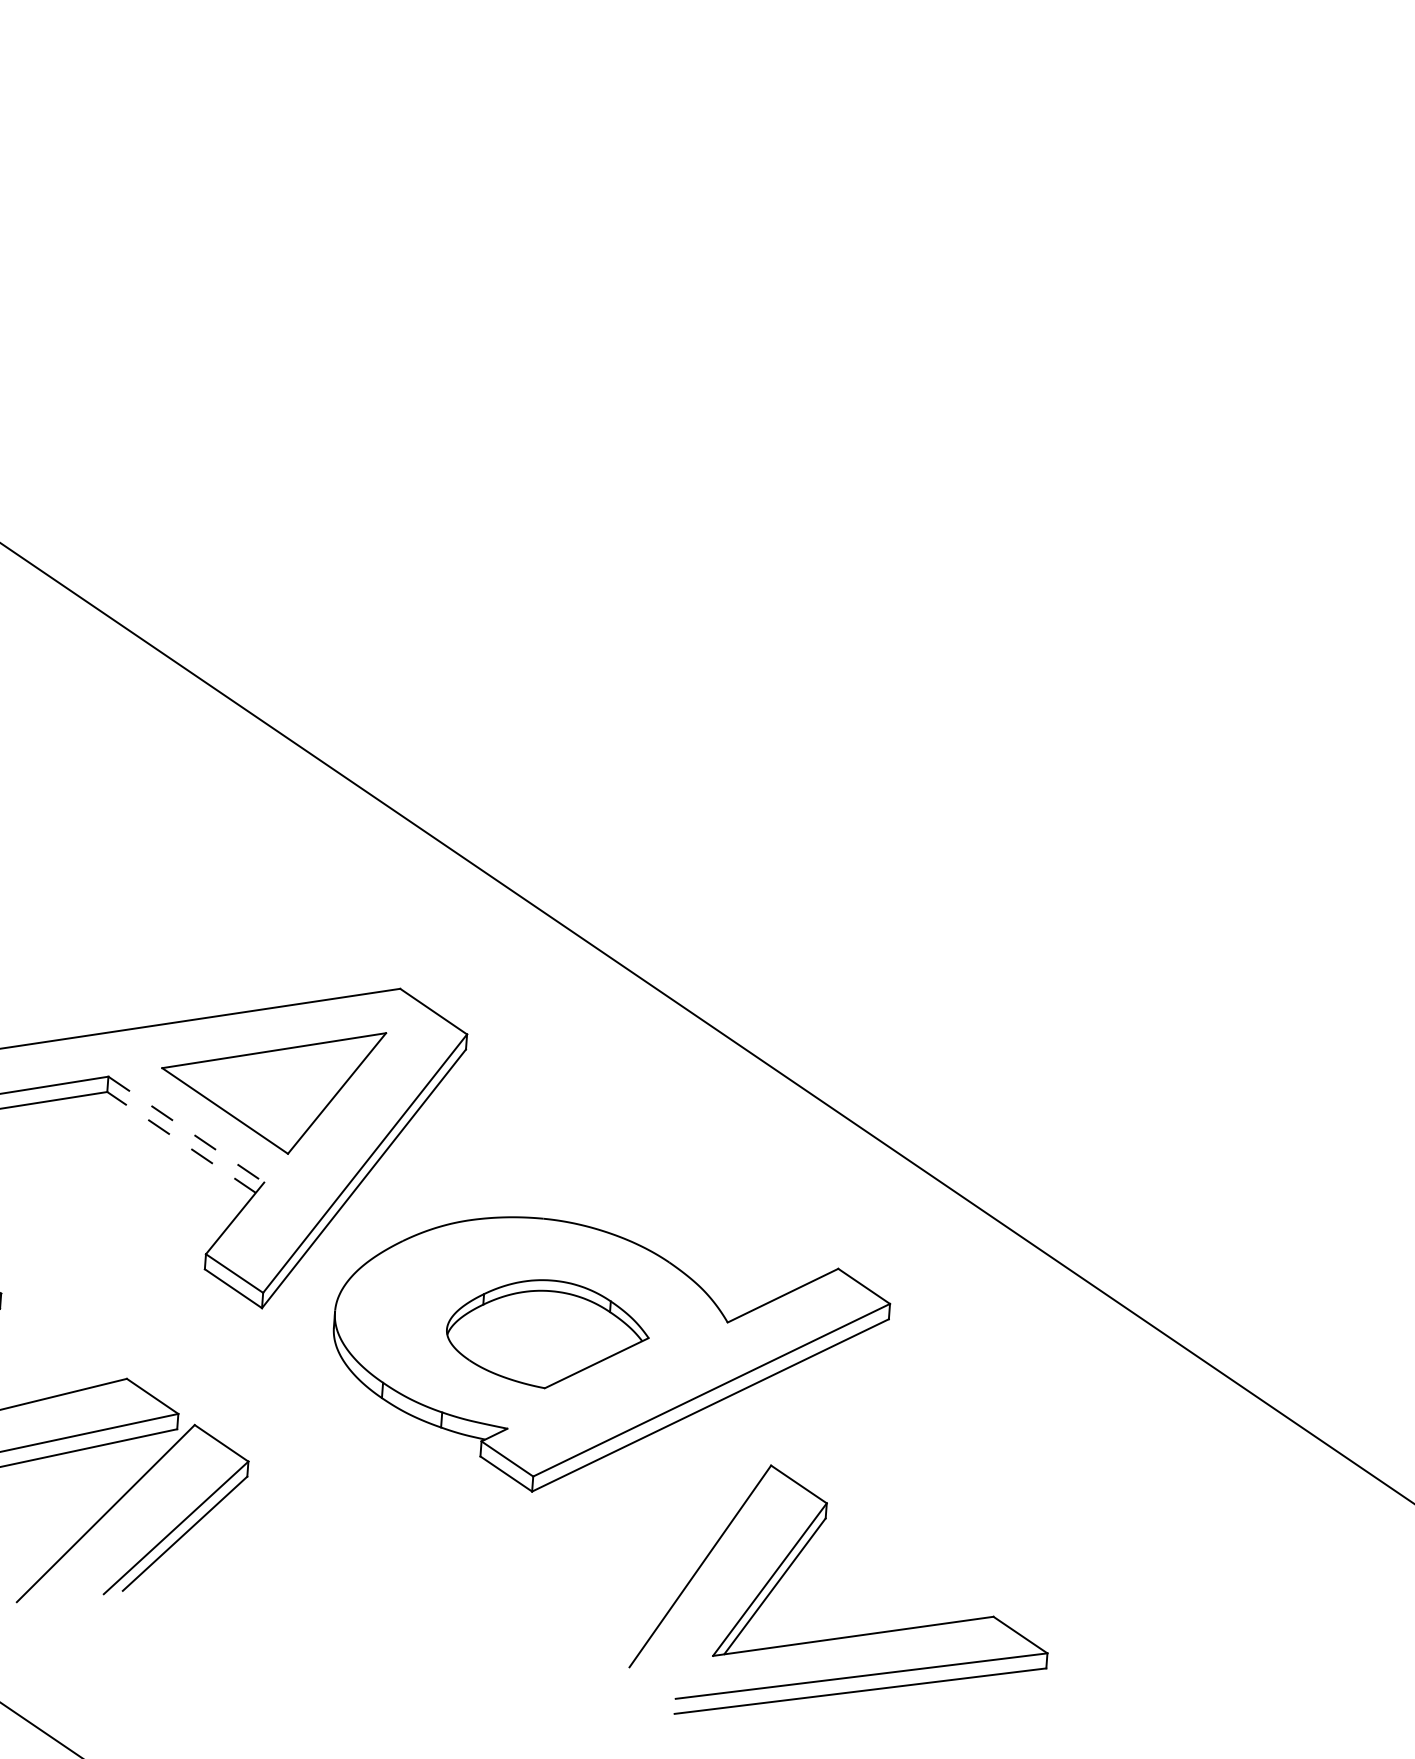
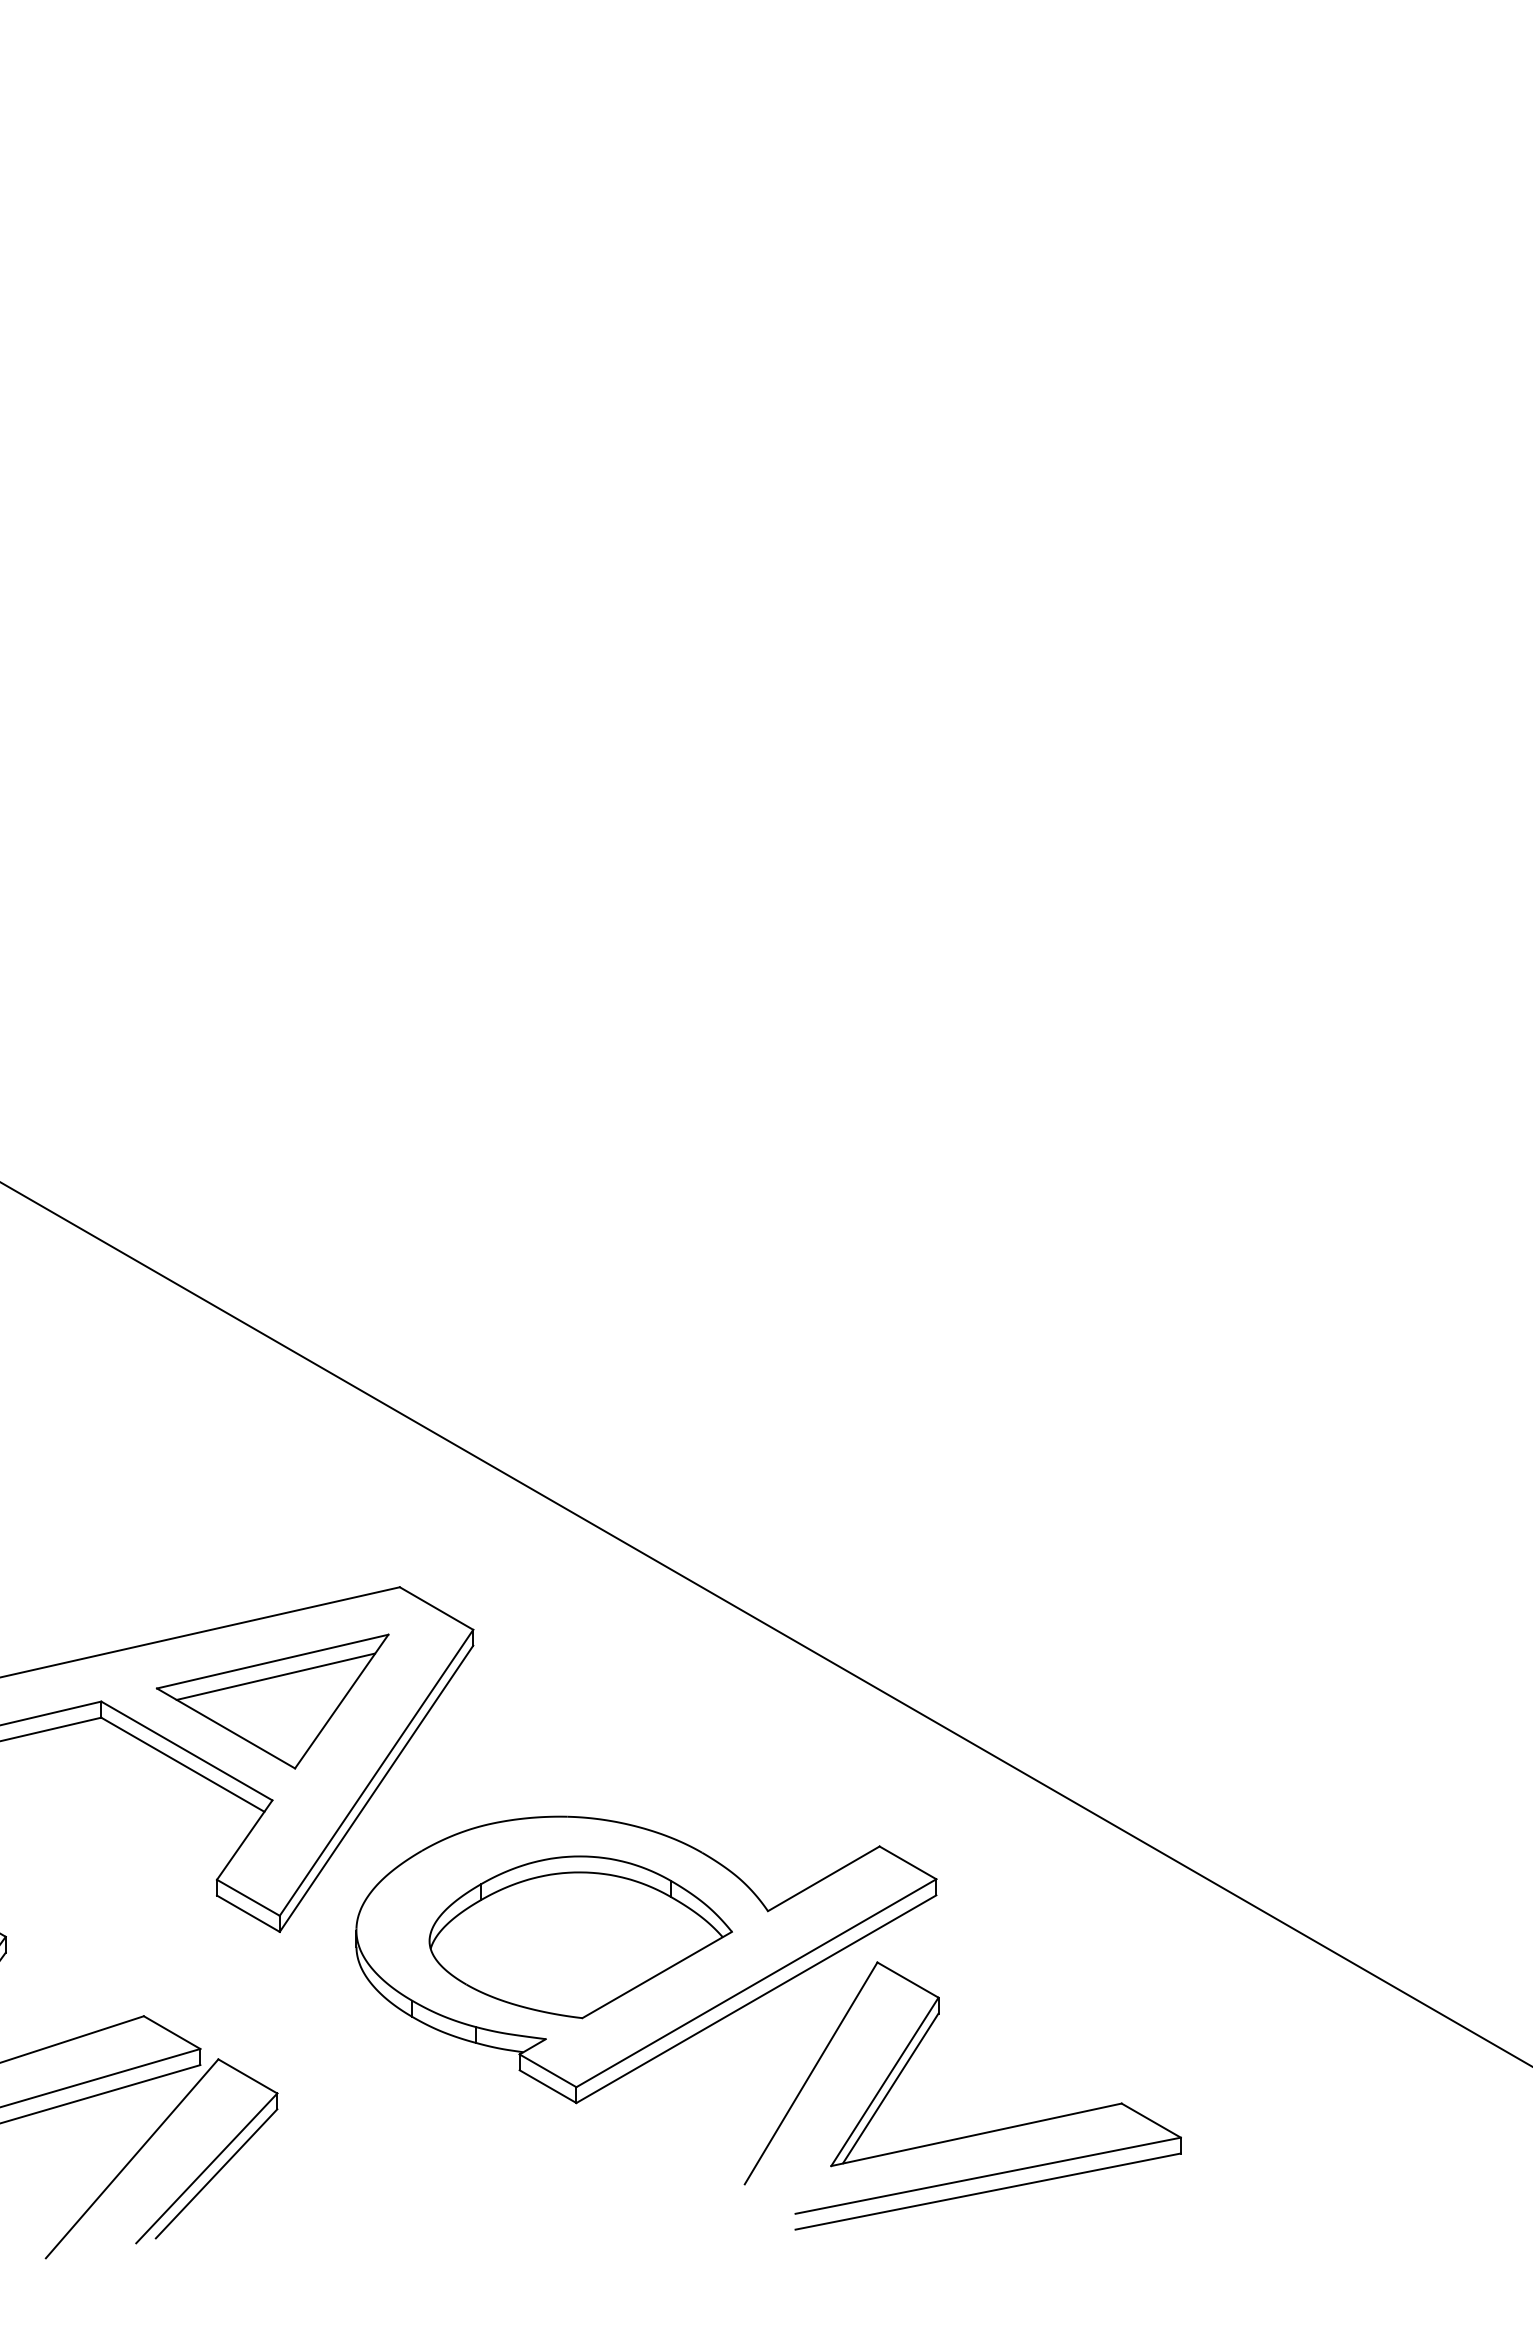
line: (275, 1065) -> (275, 1676), added
line: (186, 1129) -> (186, 1750), dashed -> solid
line: (181, 1142) -> (182, 1764), dashed -> solid
part: (547, 1334) -> (580, 1937), size x1.43
part: (849, 1635) -> (972, 2134), moved

